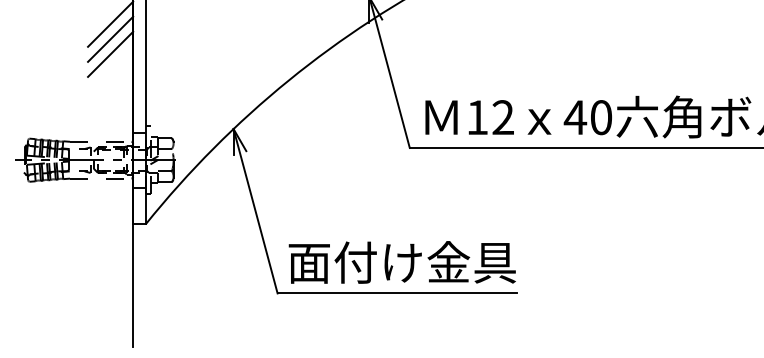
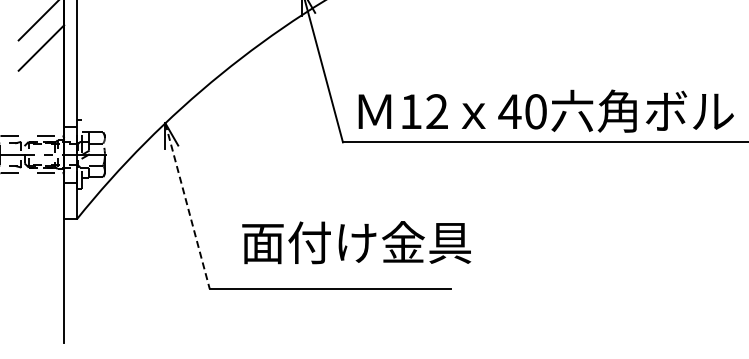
line: (110, 38) -> (41, 32), removed
line: (255, 211) -> (187, 206), solid -> dashed
text: (401, 262) -> (355, 242), moved

